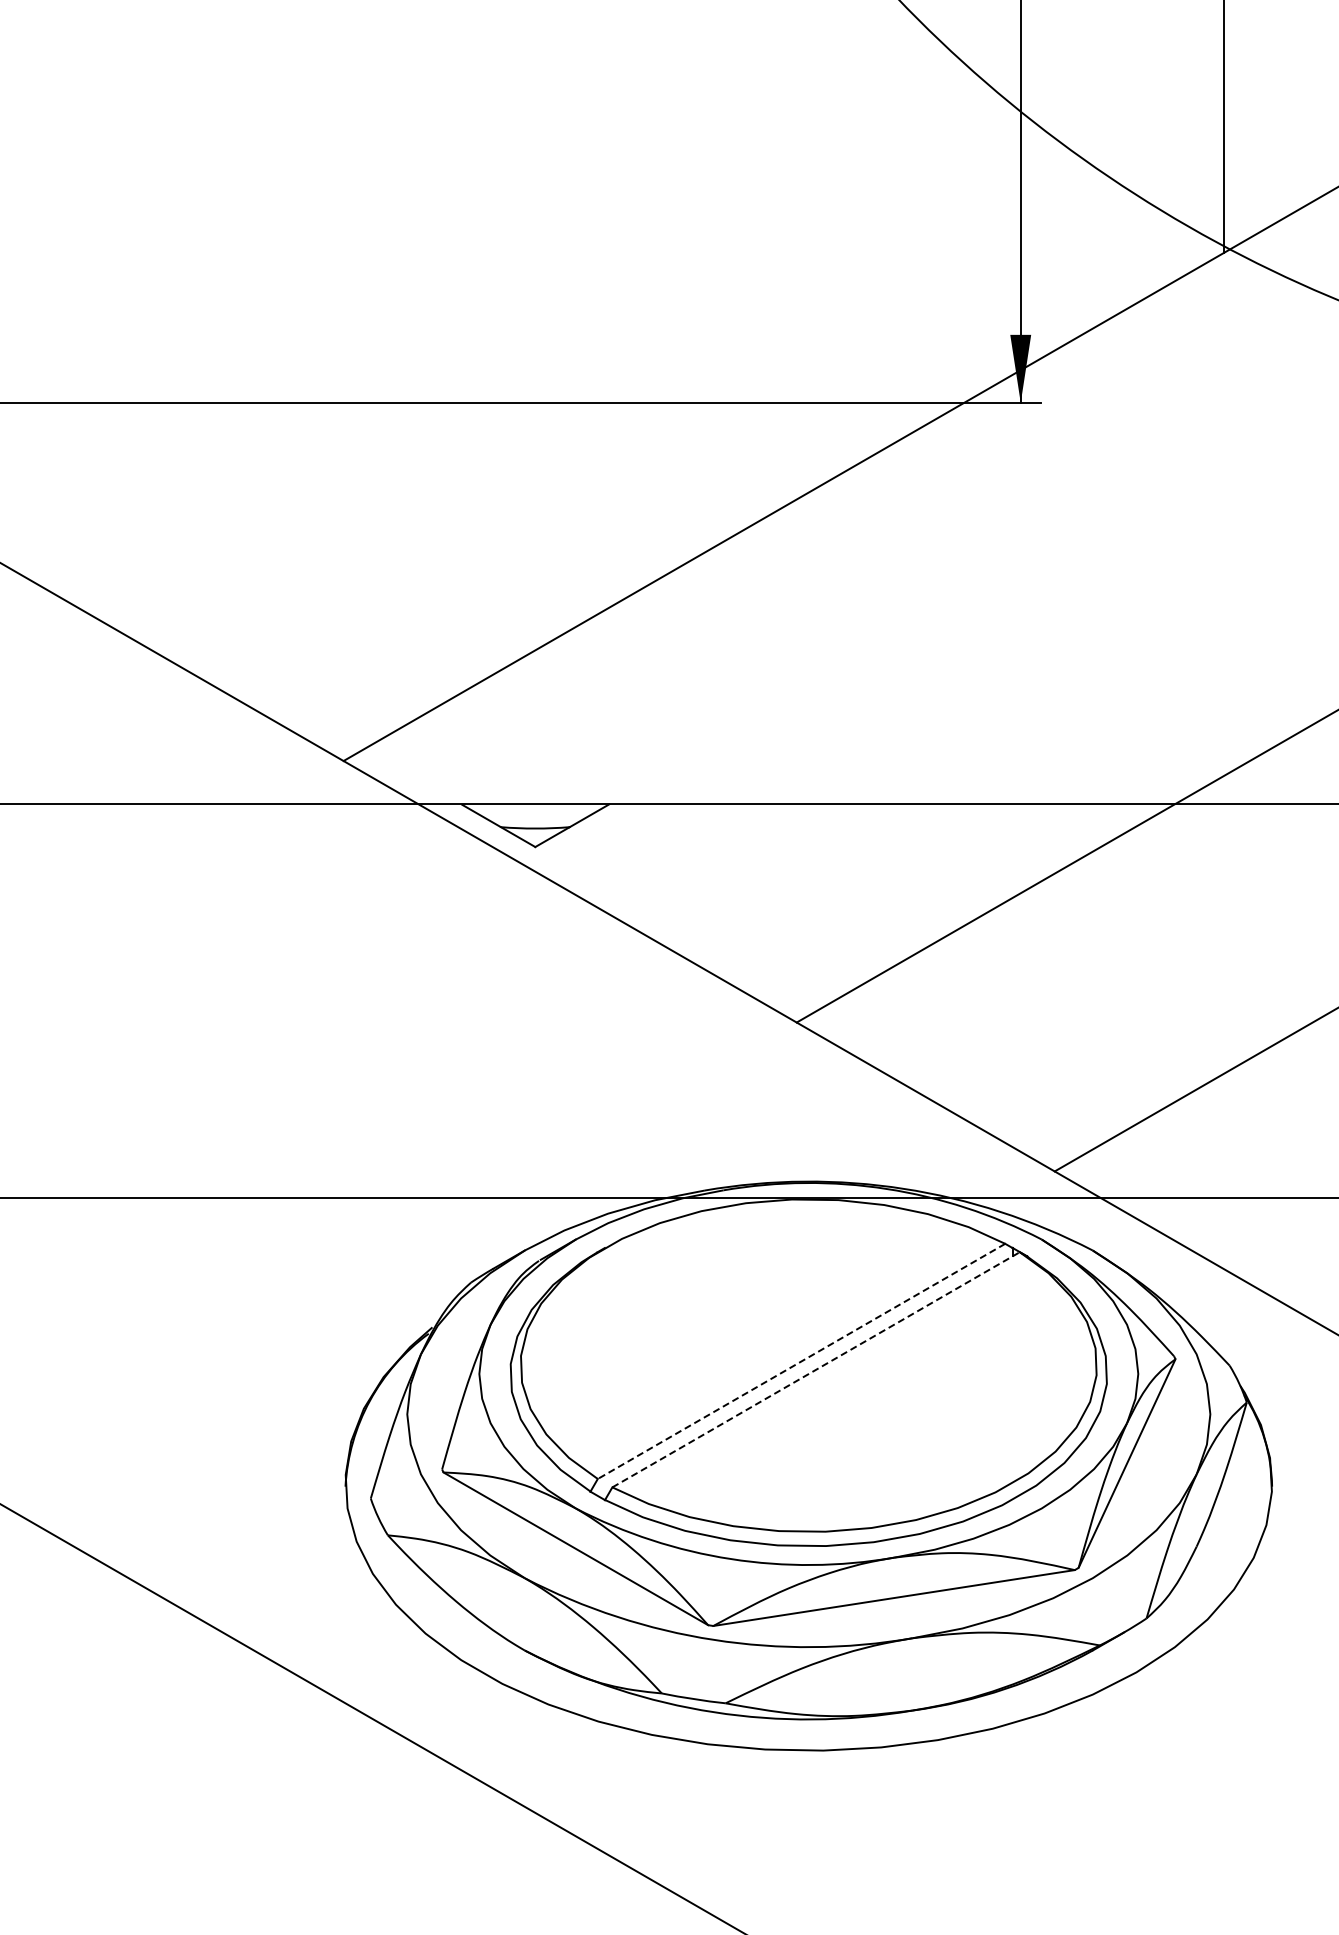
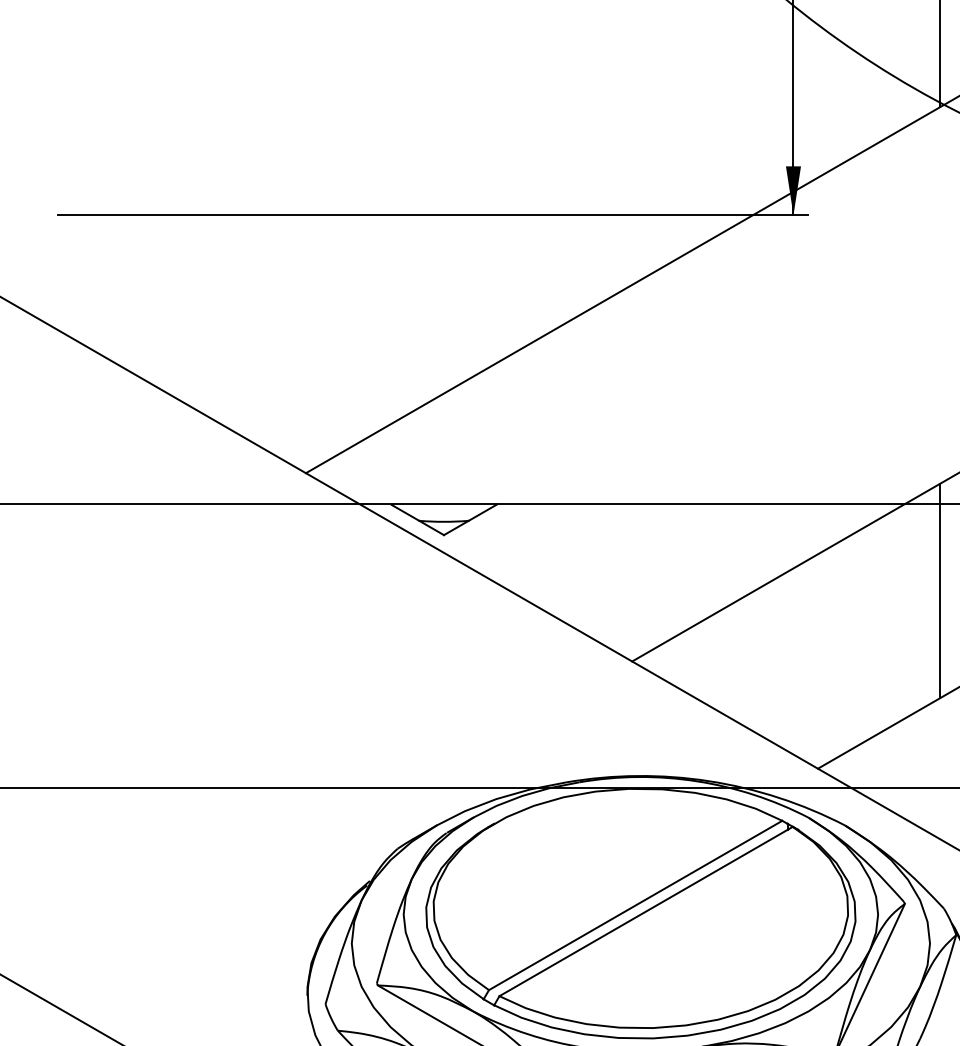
line: (1223, 924) -> (939, 590), added
line: (801, 1361) -> (635, 905), dashed -> solid
line: (816, 1369) -> (646, 911), dashed -> solid

